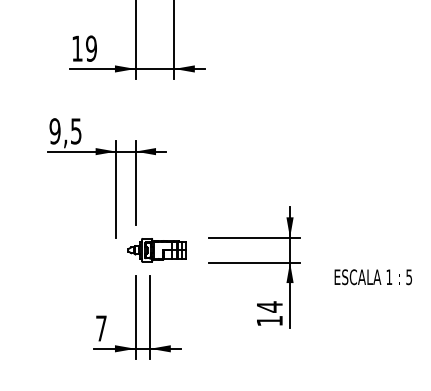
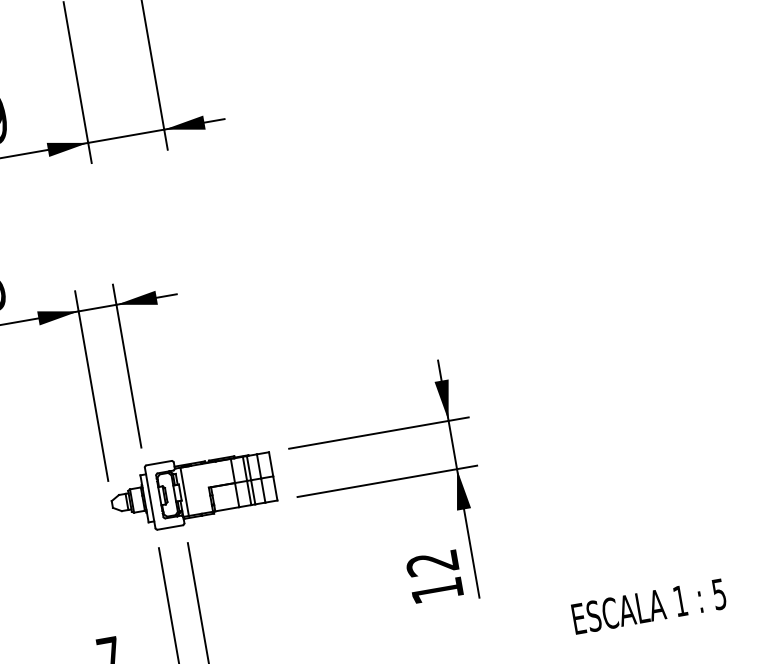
part: (156, 250) -> (191, 491), size x1.43
text: (372, 277) -> (647, 607), moved
text: (269, 306) -> (431, 562), 14 -> 12

